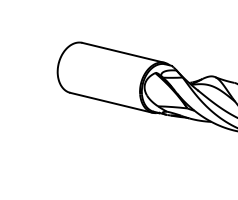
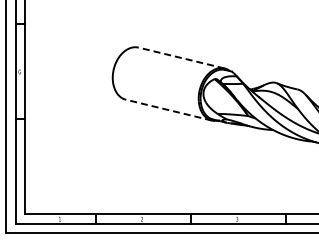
line: (123, 52) -> (181, 57), solid -> dashed
line: (111, 103) -> (168, 110), solid -> dashed

